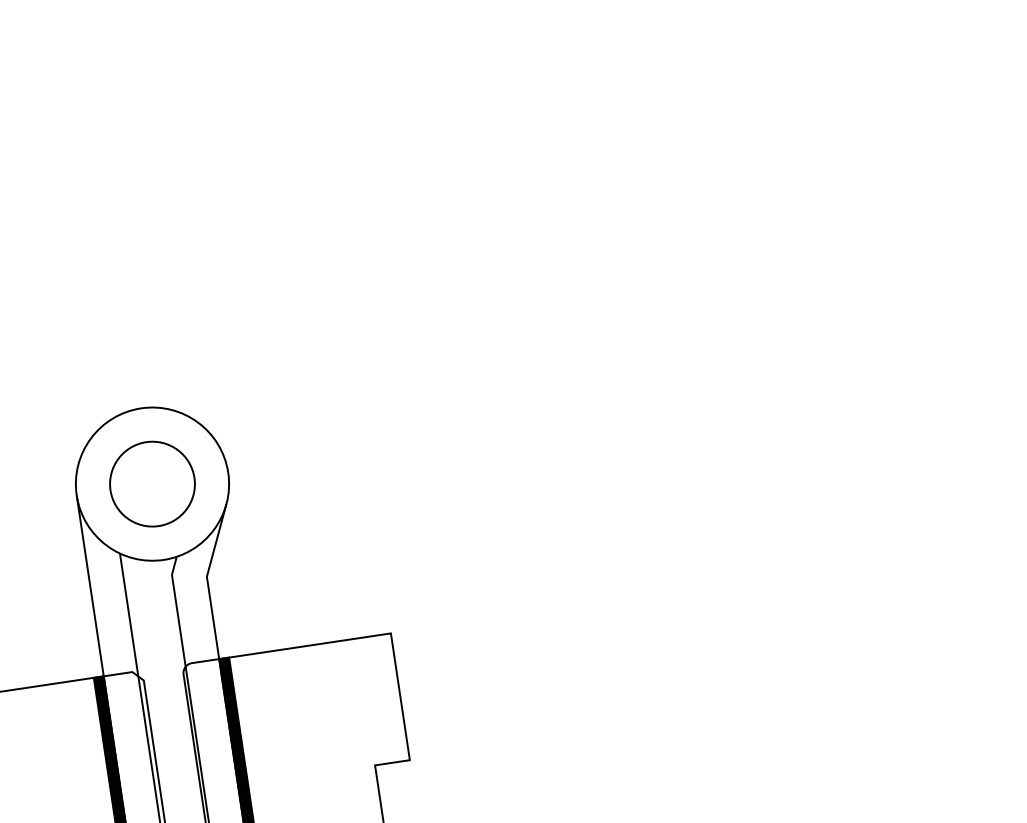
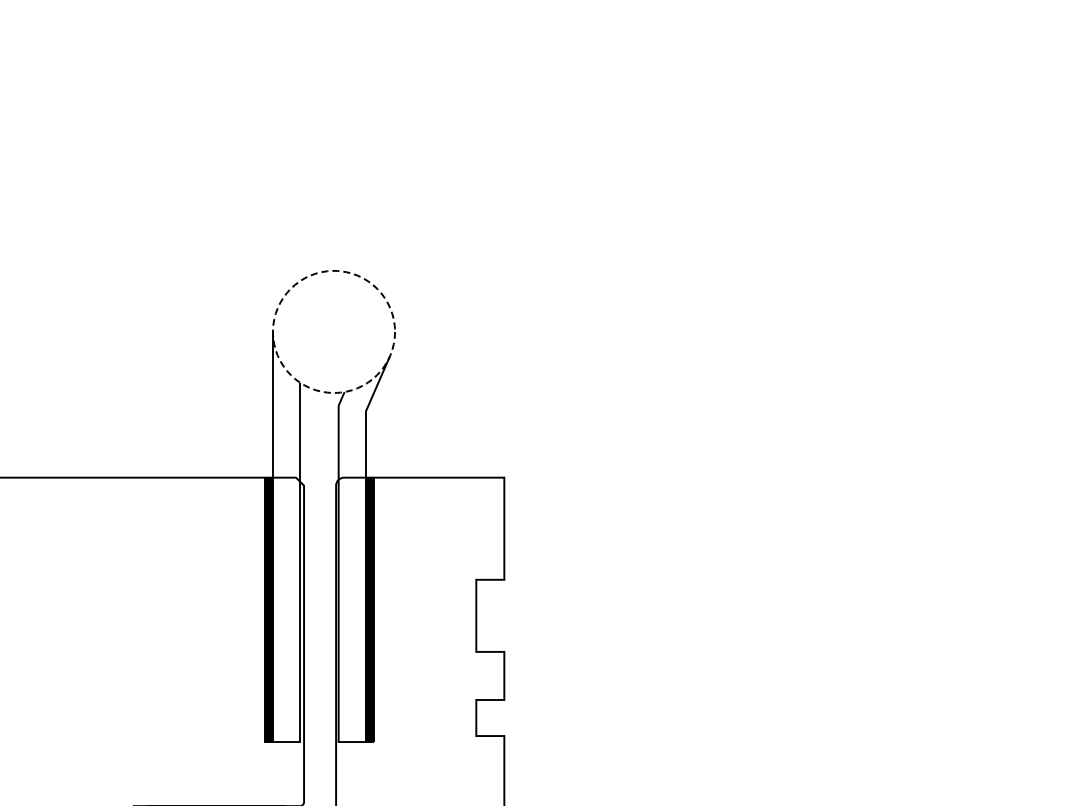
circle: (151, 483) -> (333, 331), removed
circle: (151, 483) -> (333, 331), solid -> dashed

